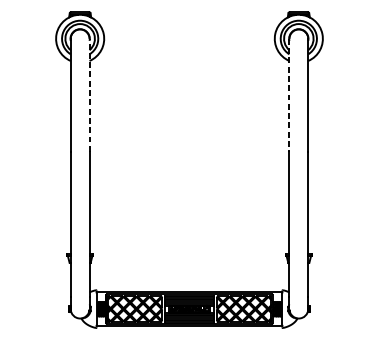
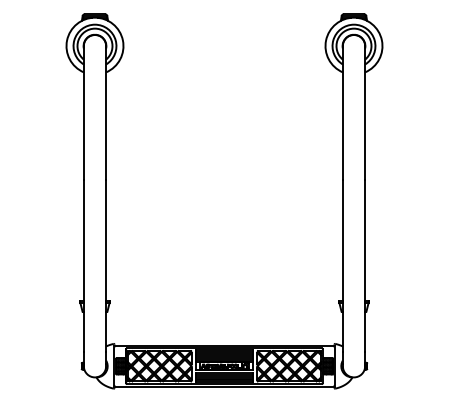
line: (89, 95) -> (106, 113), dashed -> solid
line: (289, 95) -> (342, 113), dashed -> solid

